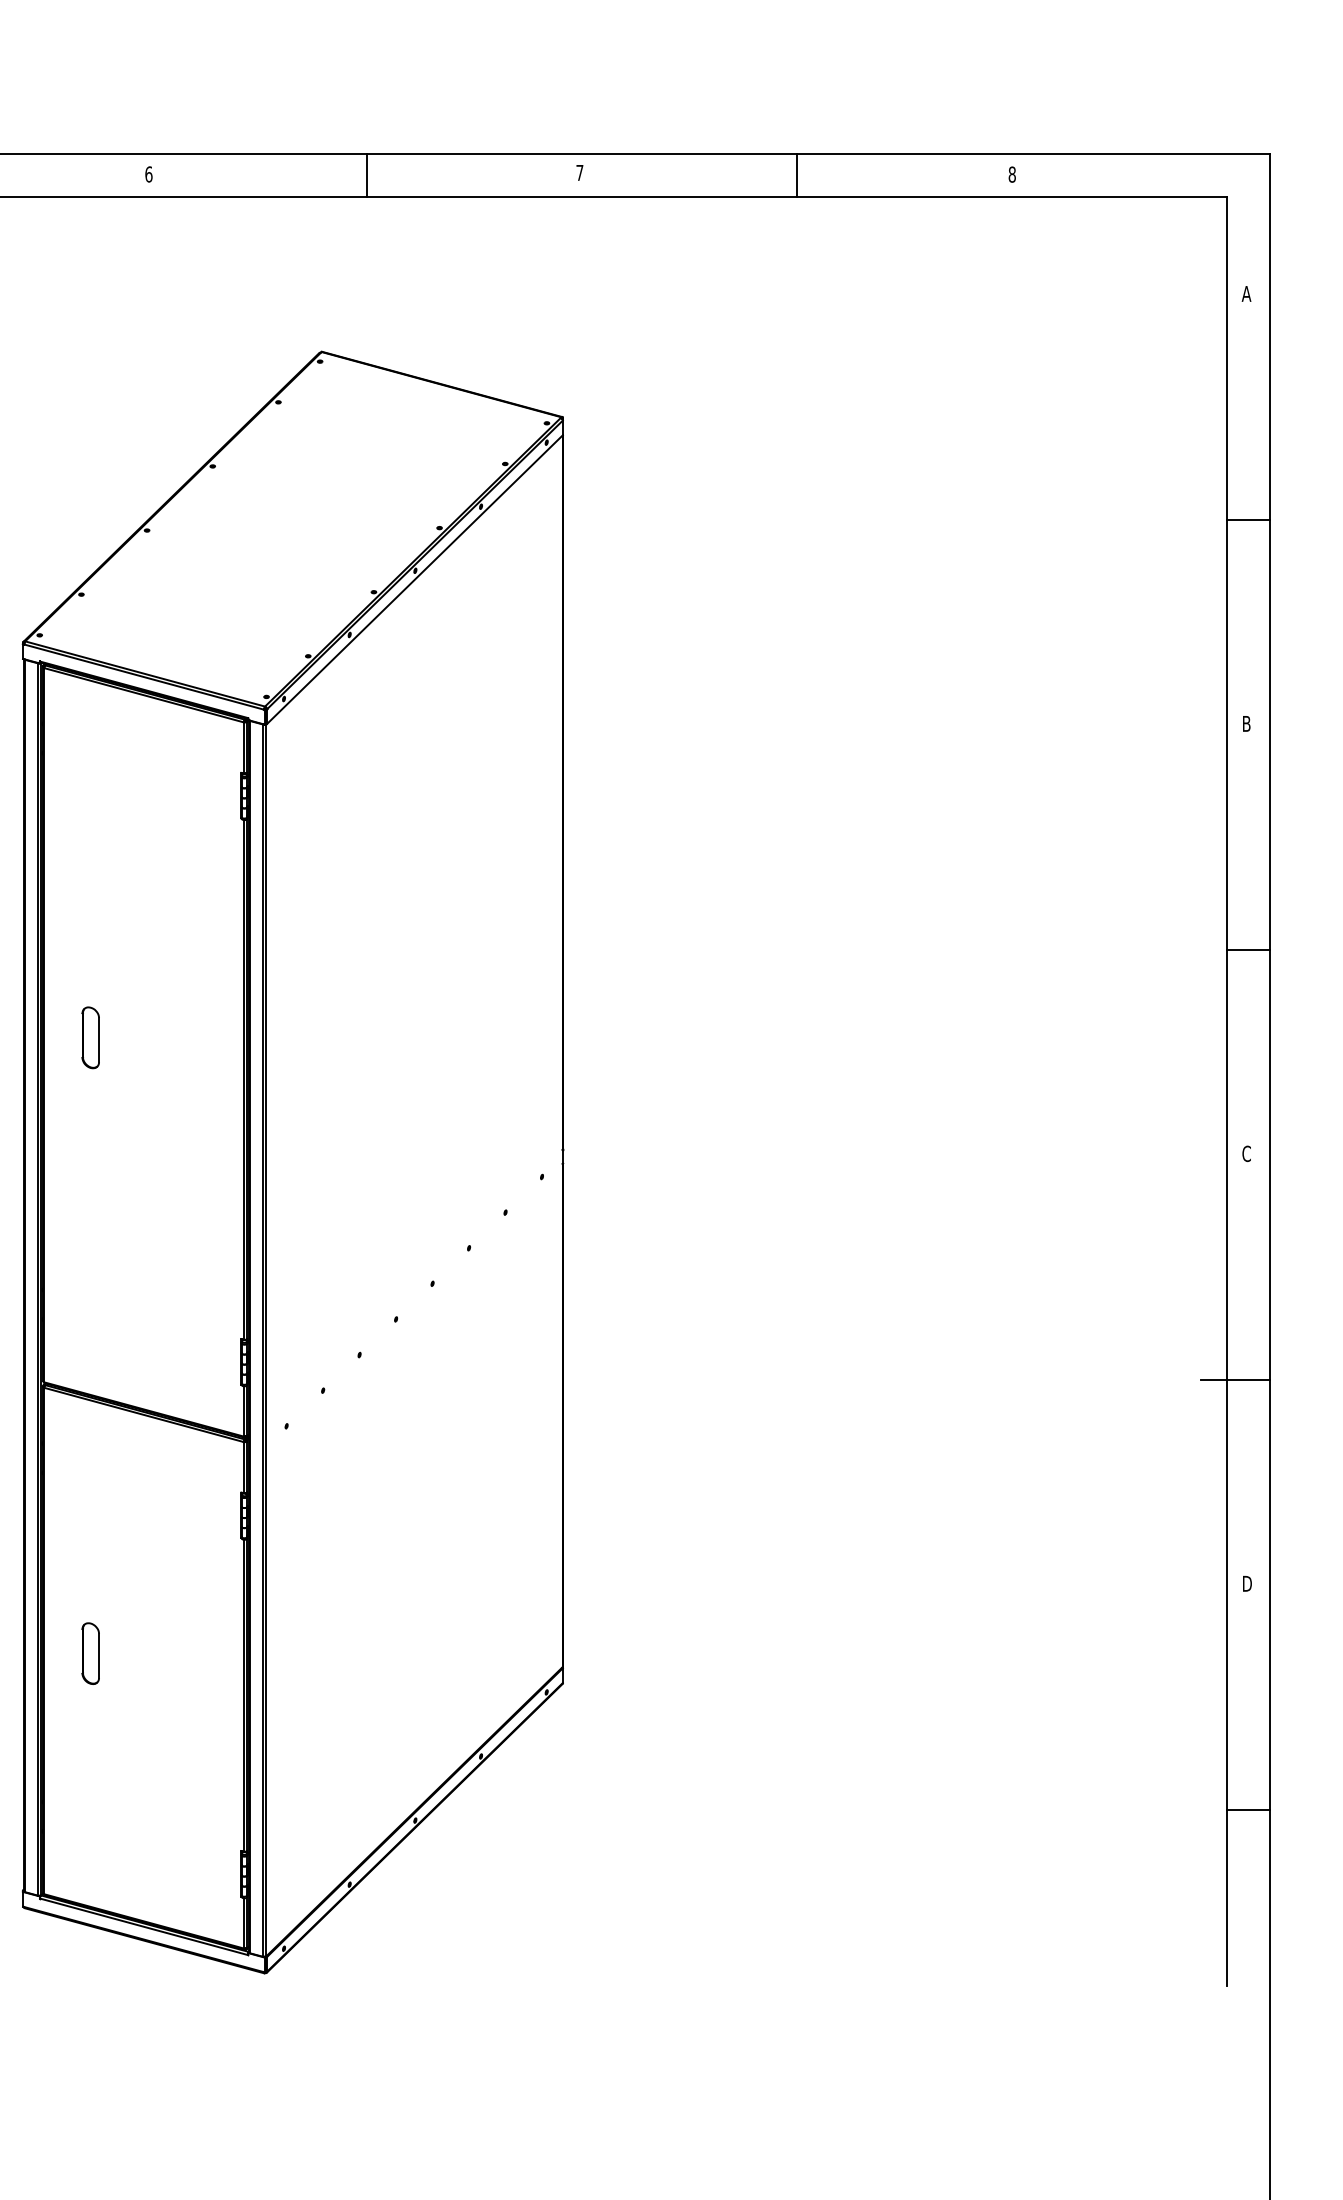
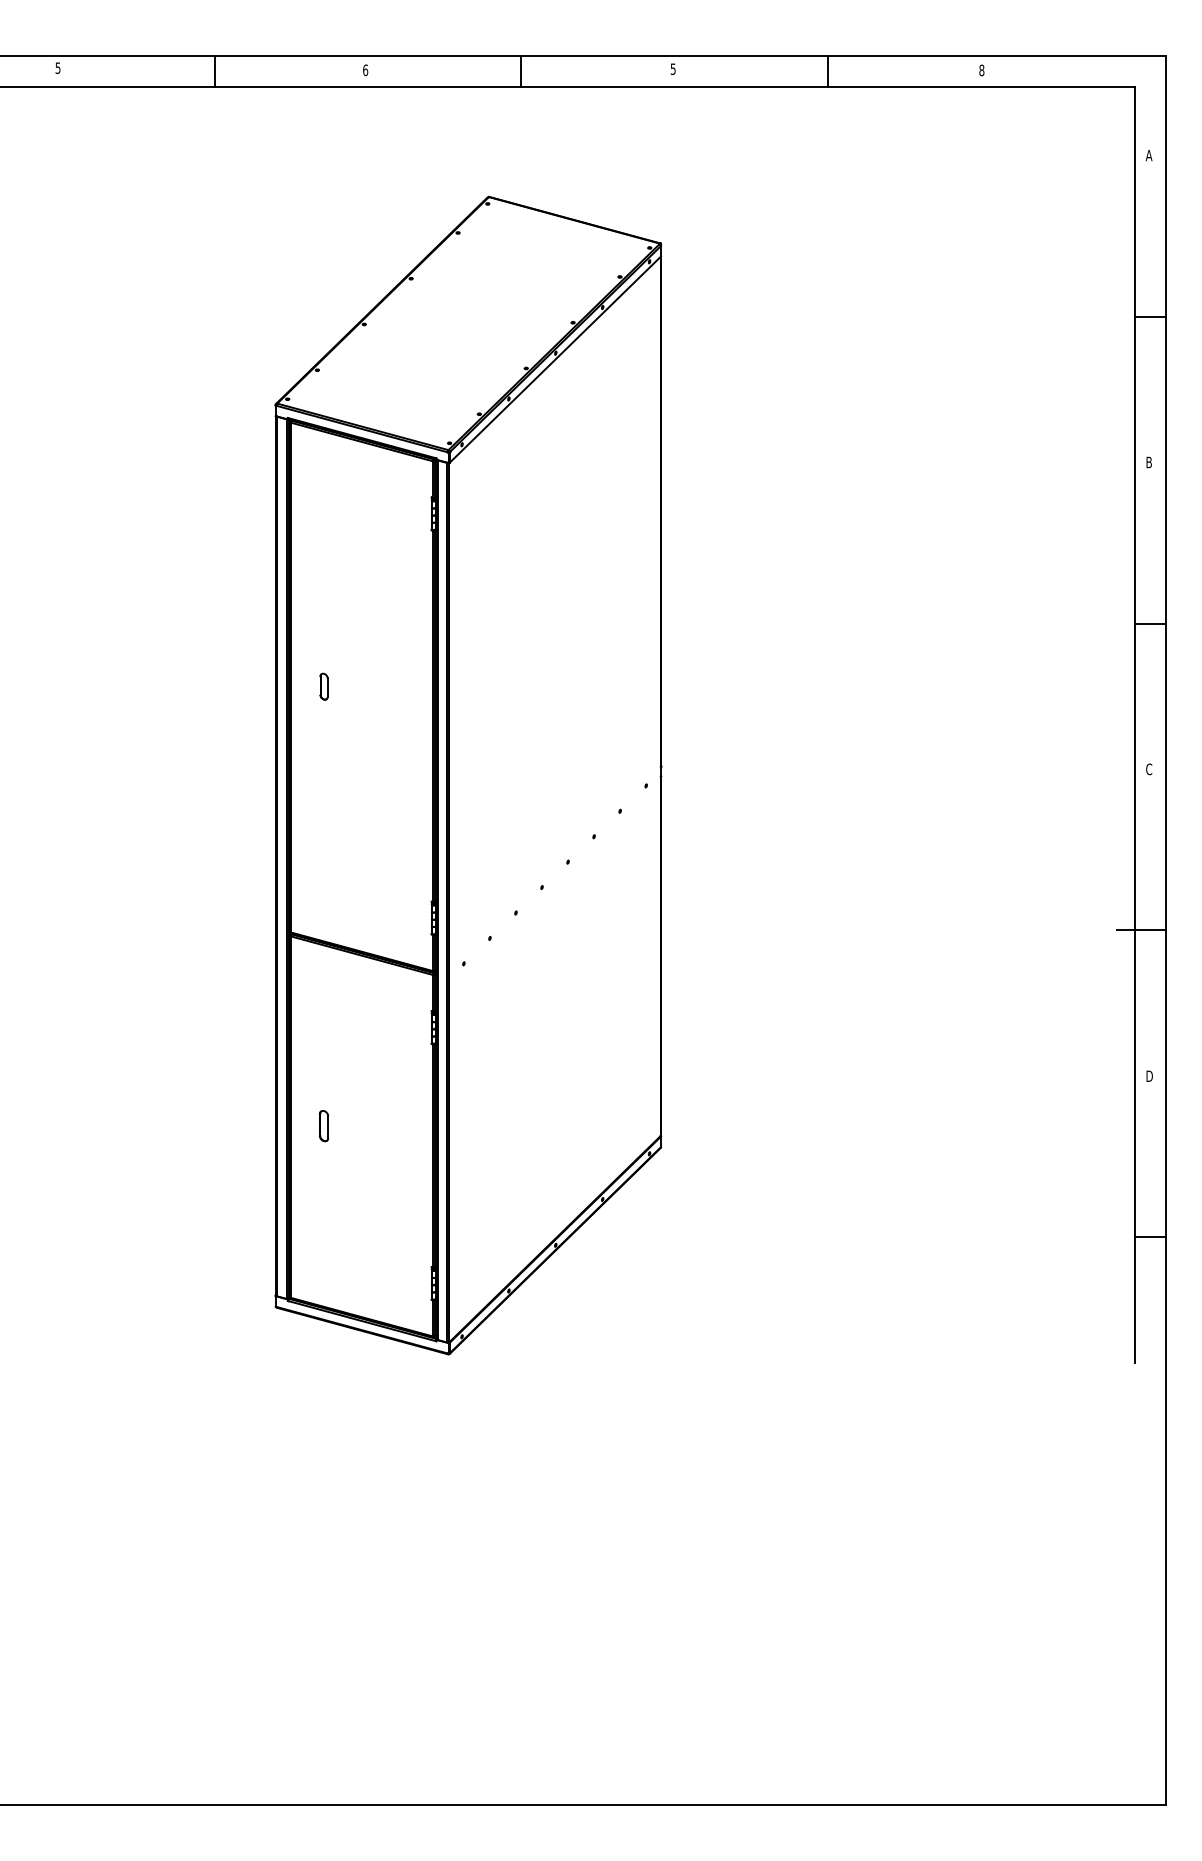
text: (578, 173) -> (672, 69), 7 -> 5
part: (89, 1037) -> (323, 686), size x0.6
part: (89, 1652) -> (323, 1125), size x0.7

